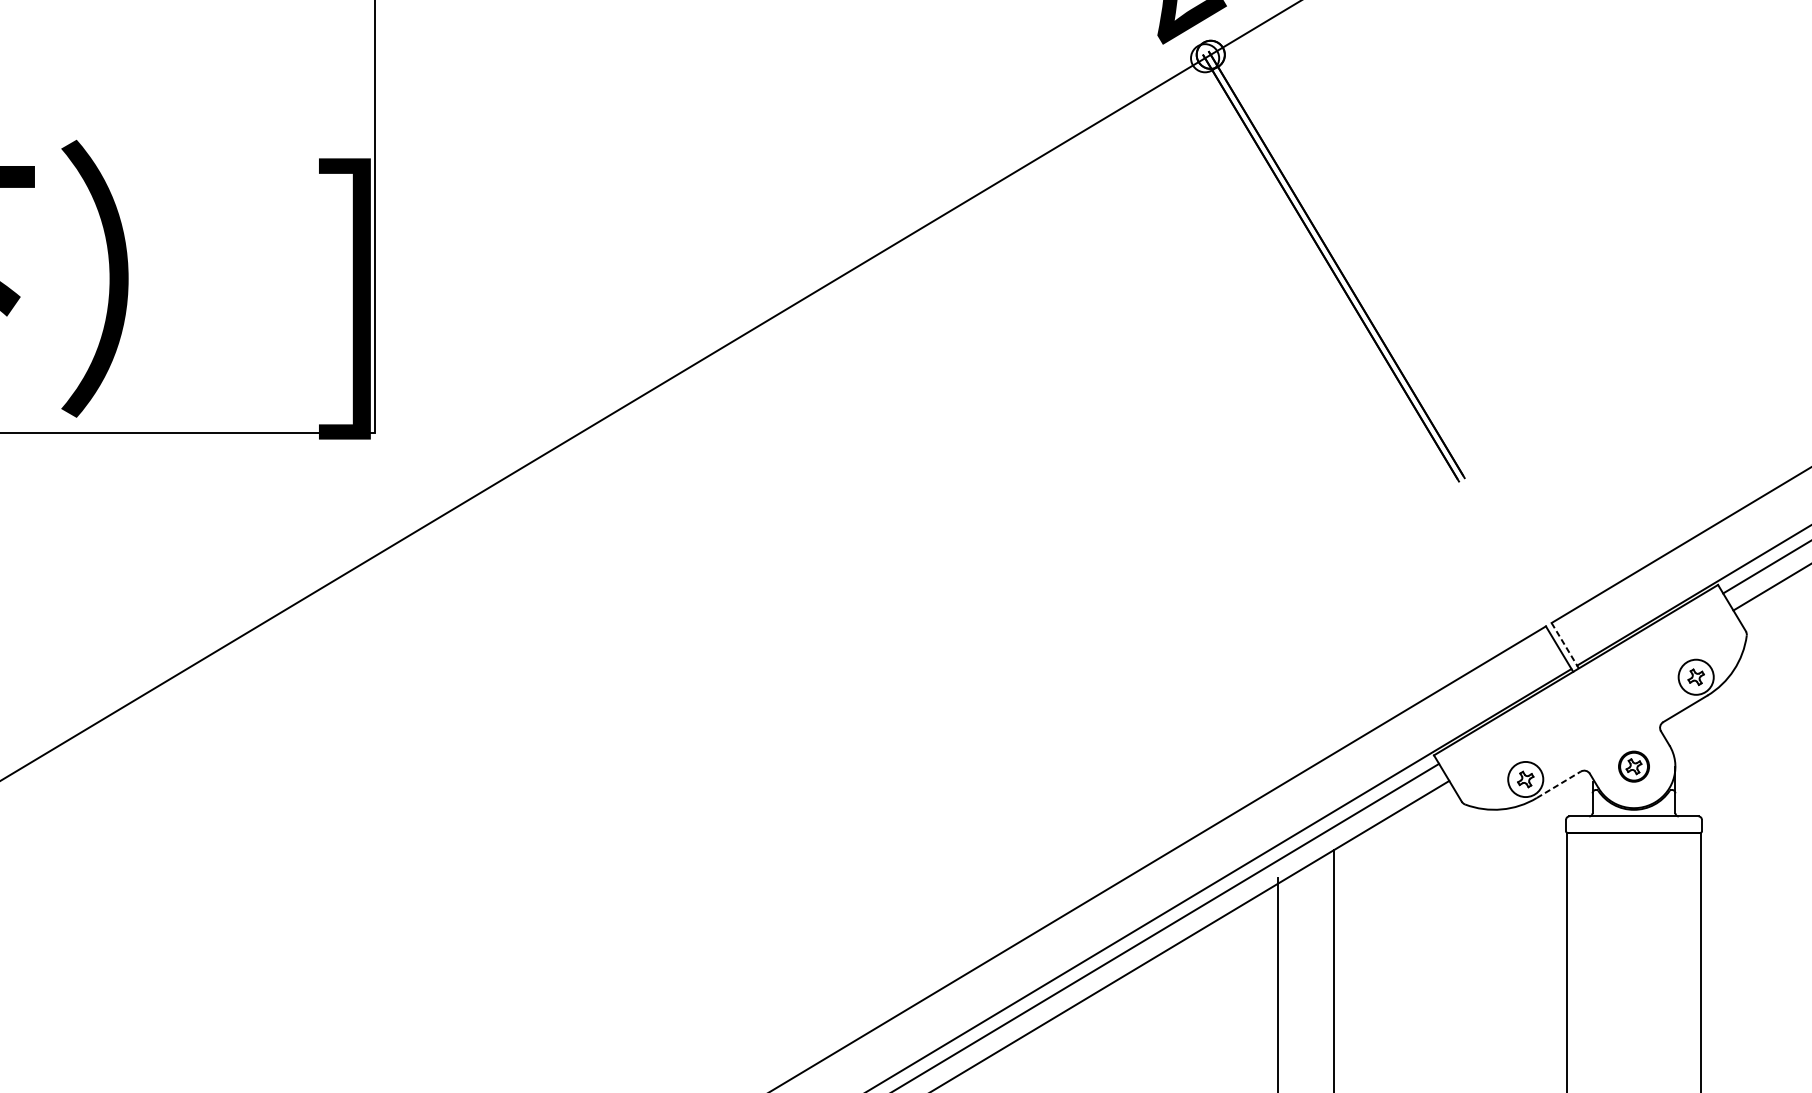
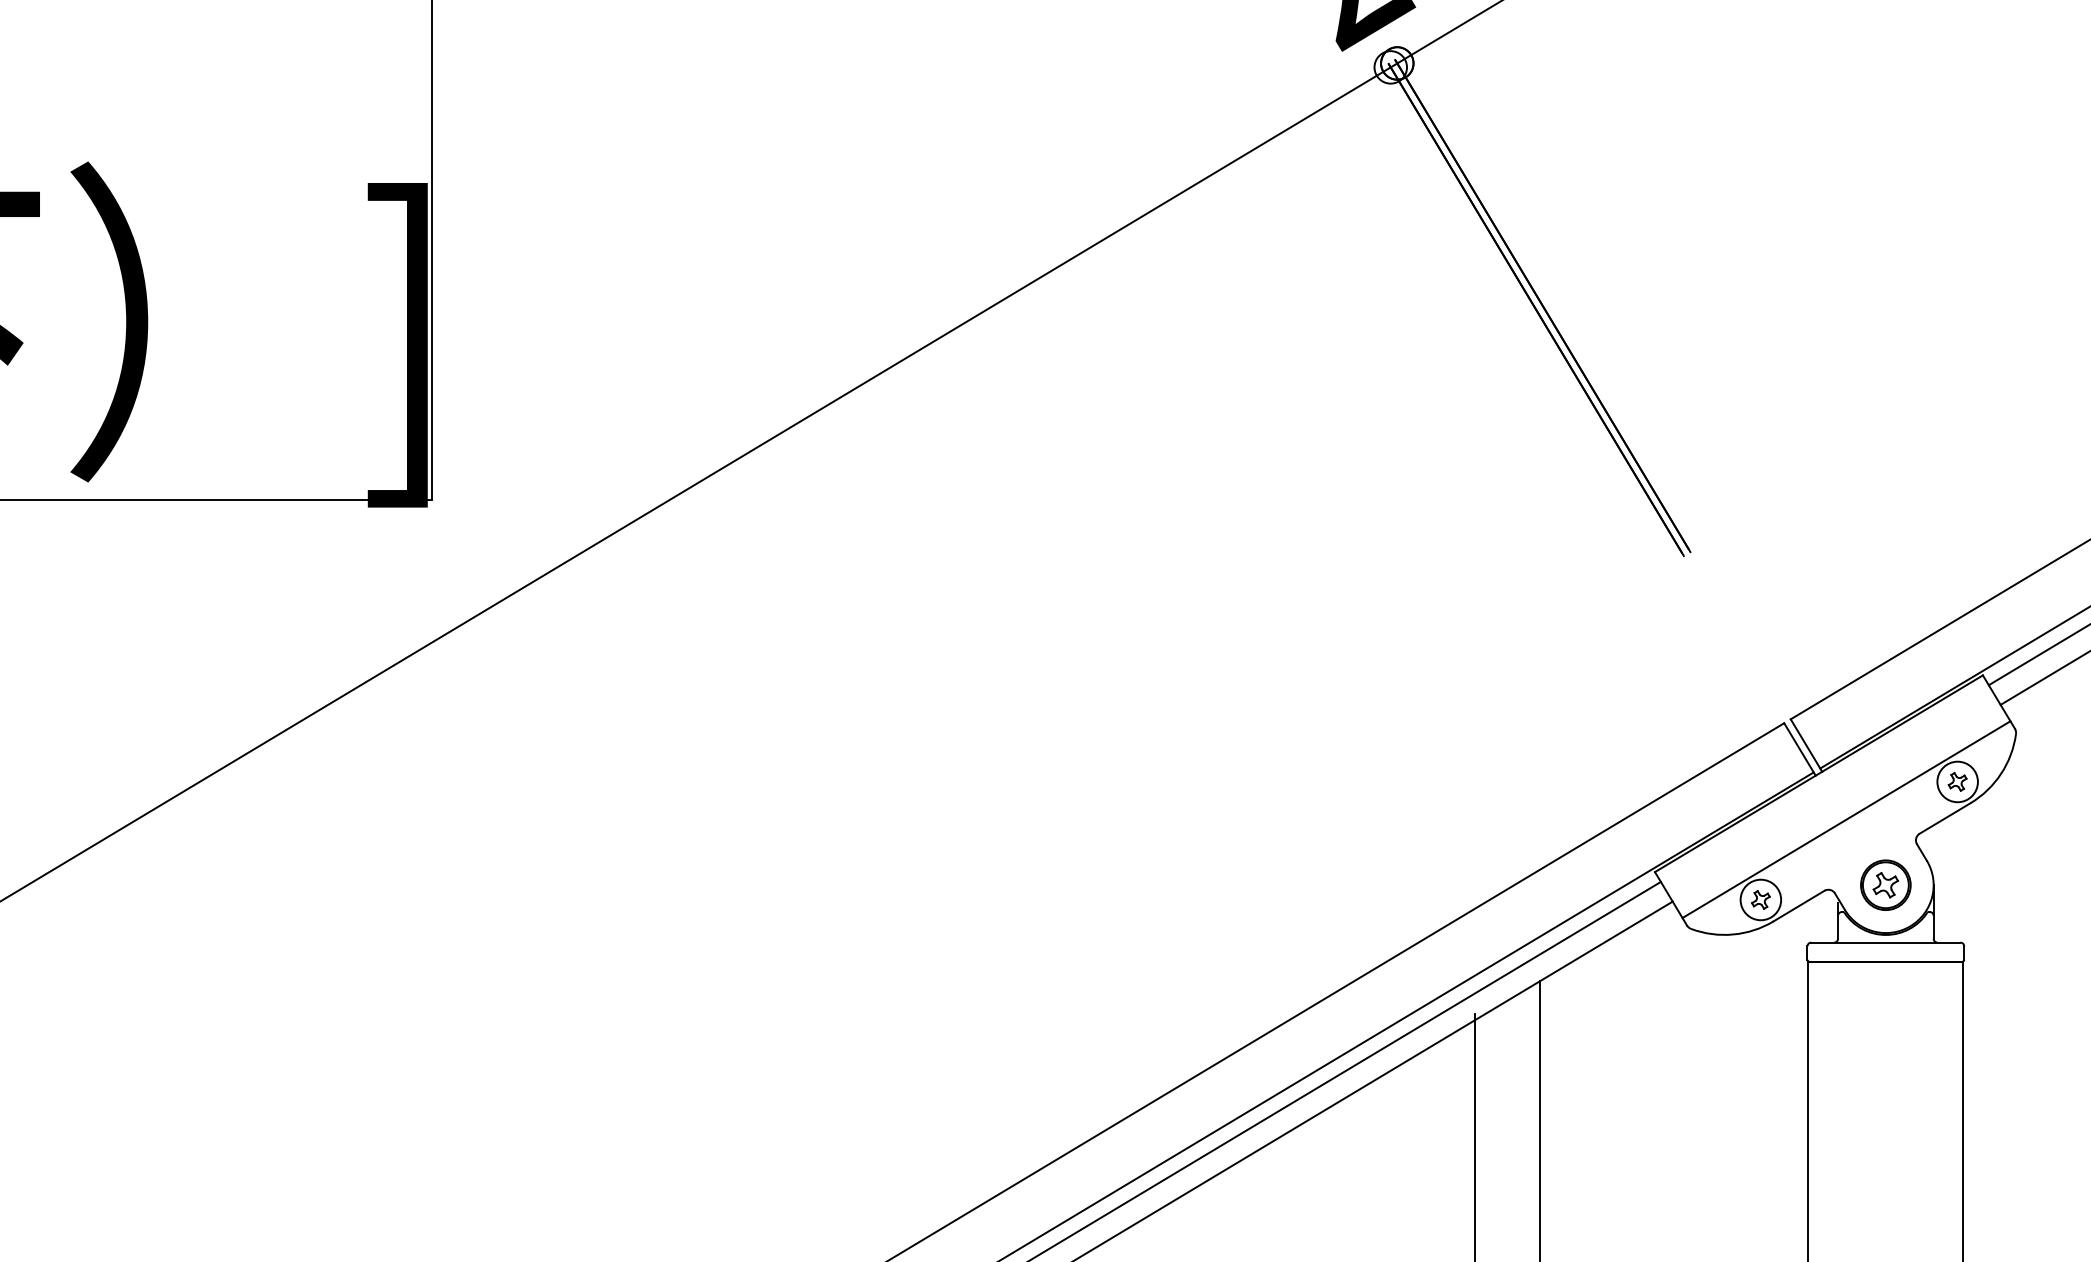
line: (1565, 645) -> (1806, 745), dashed -> solid
line: (1599, 709) -> (1846, 819), added
part: (1633, 766) -> (1885, 884), size x1.43
line: (1559, 785) -> (1799, 906), dashed -> solid

